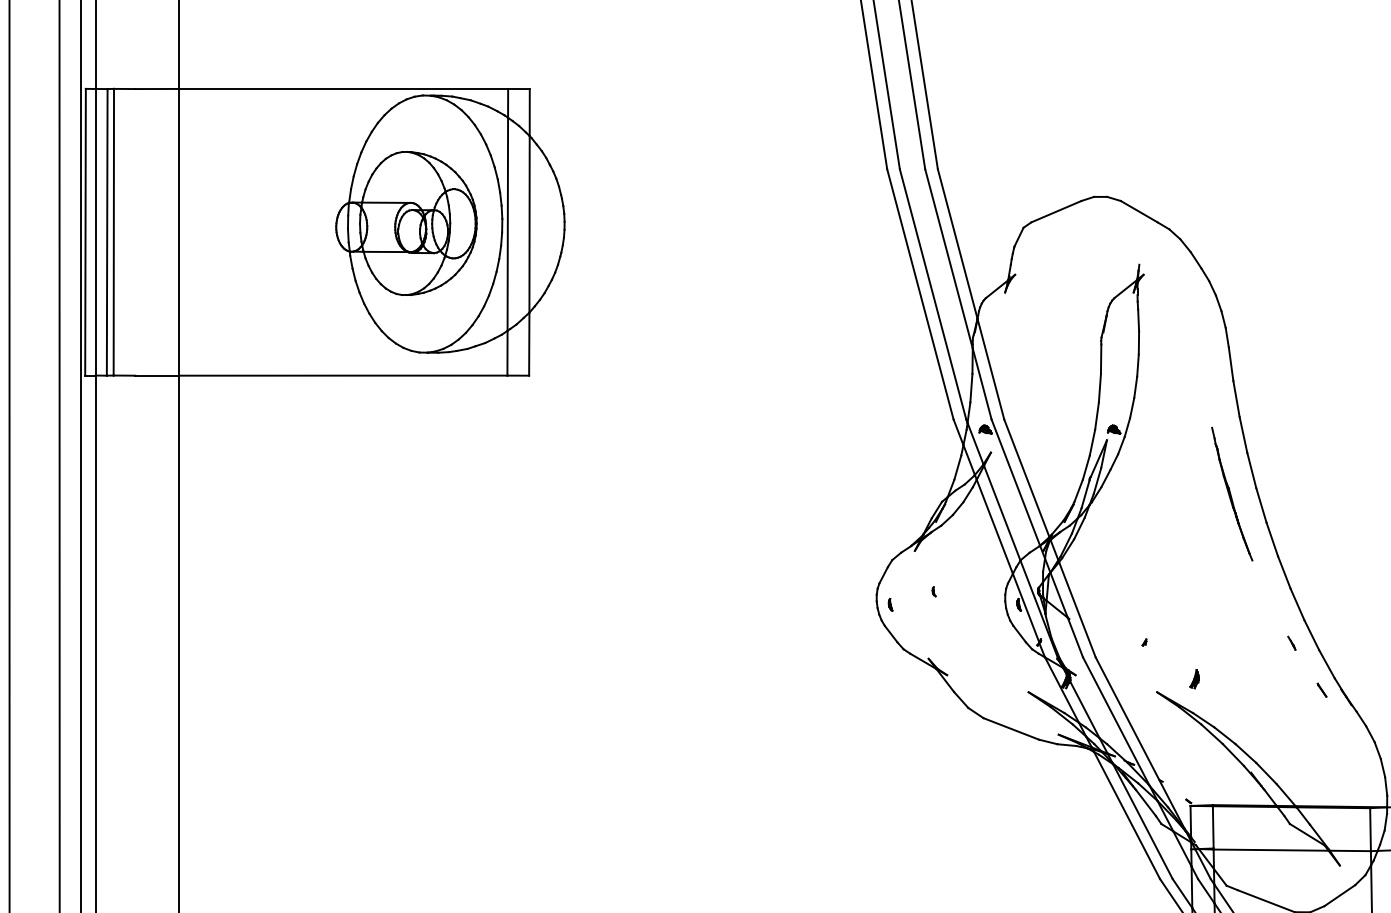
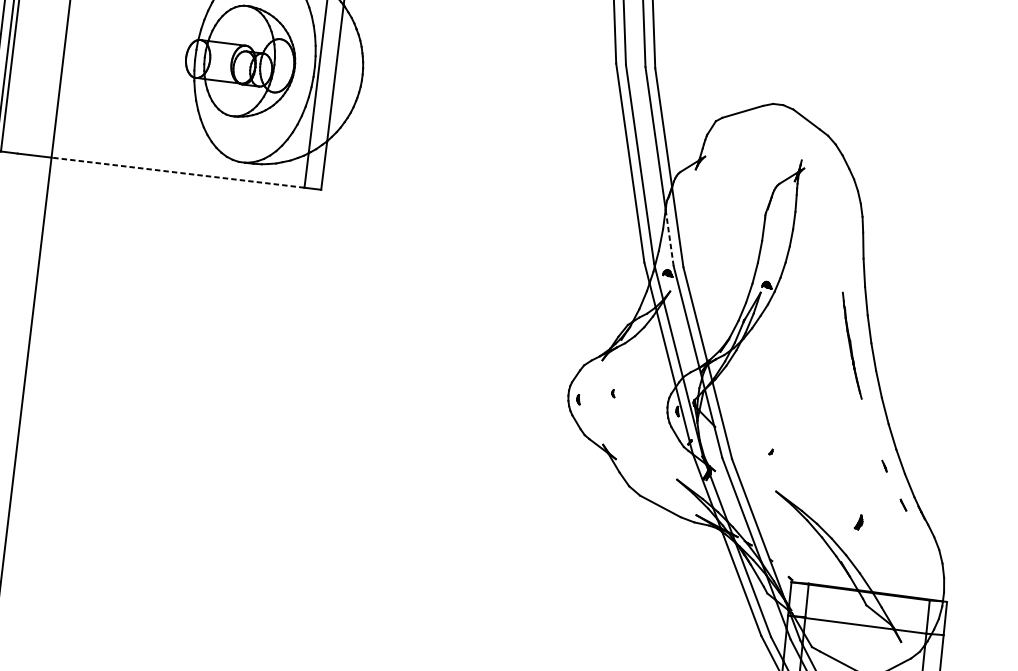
line: (342, 375) -> (177, 172), solid -> dashed
line: (982, 384) -> (669, 238), solid -> dashed
part: (1194, 679) -> (858, 522), moved

